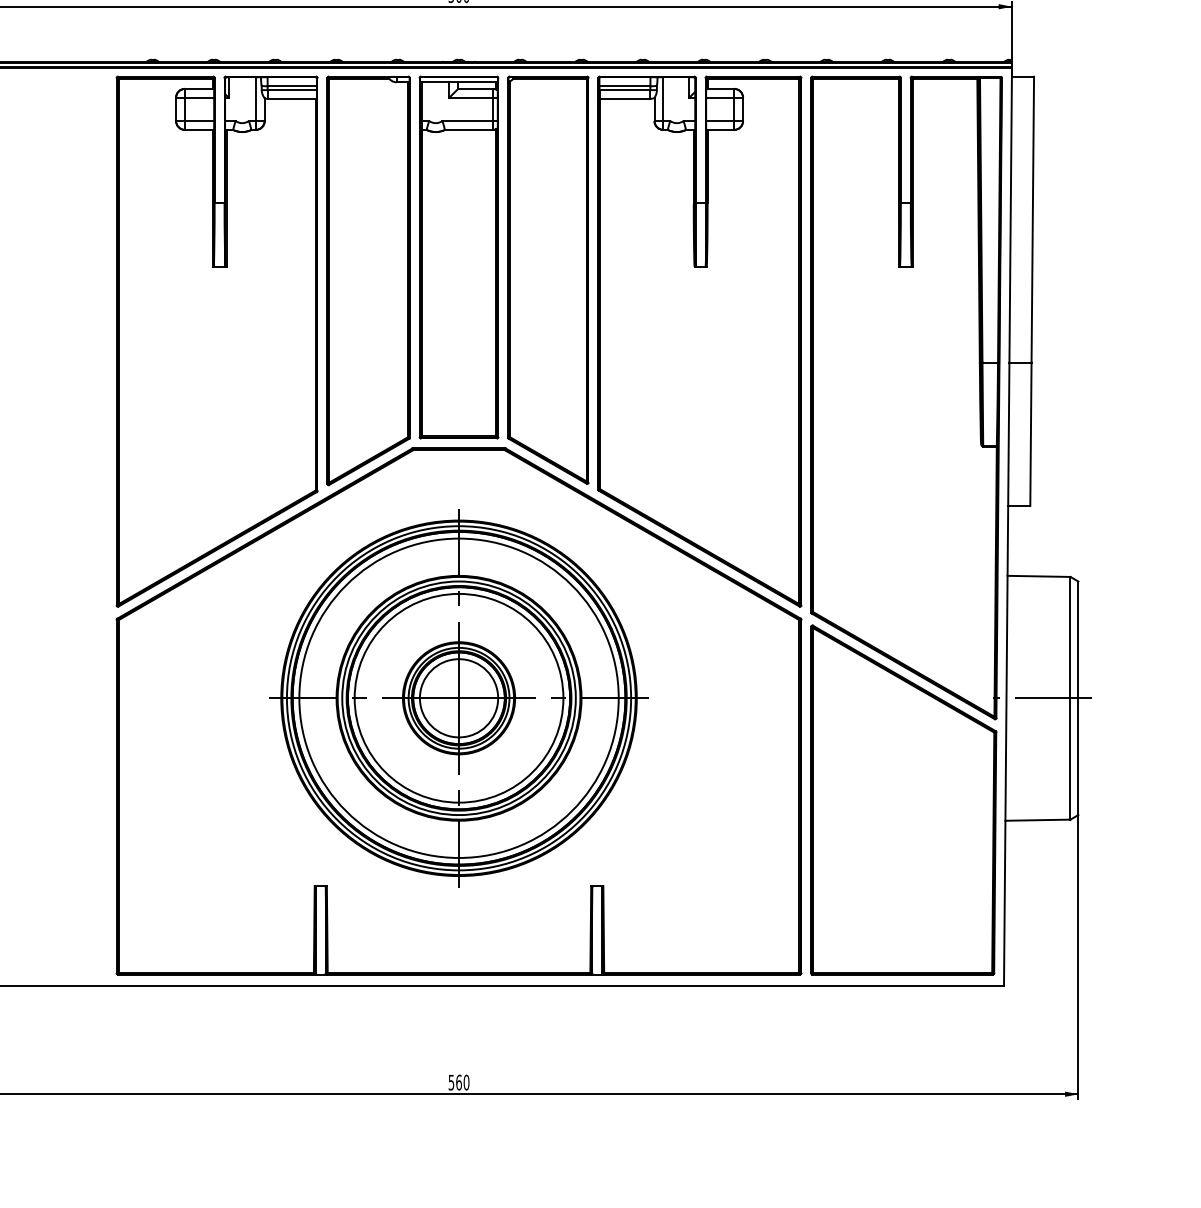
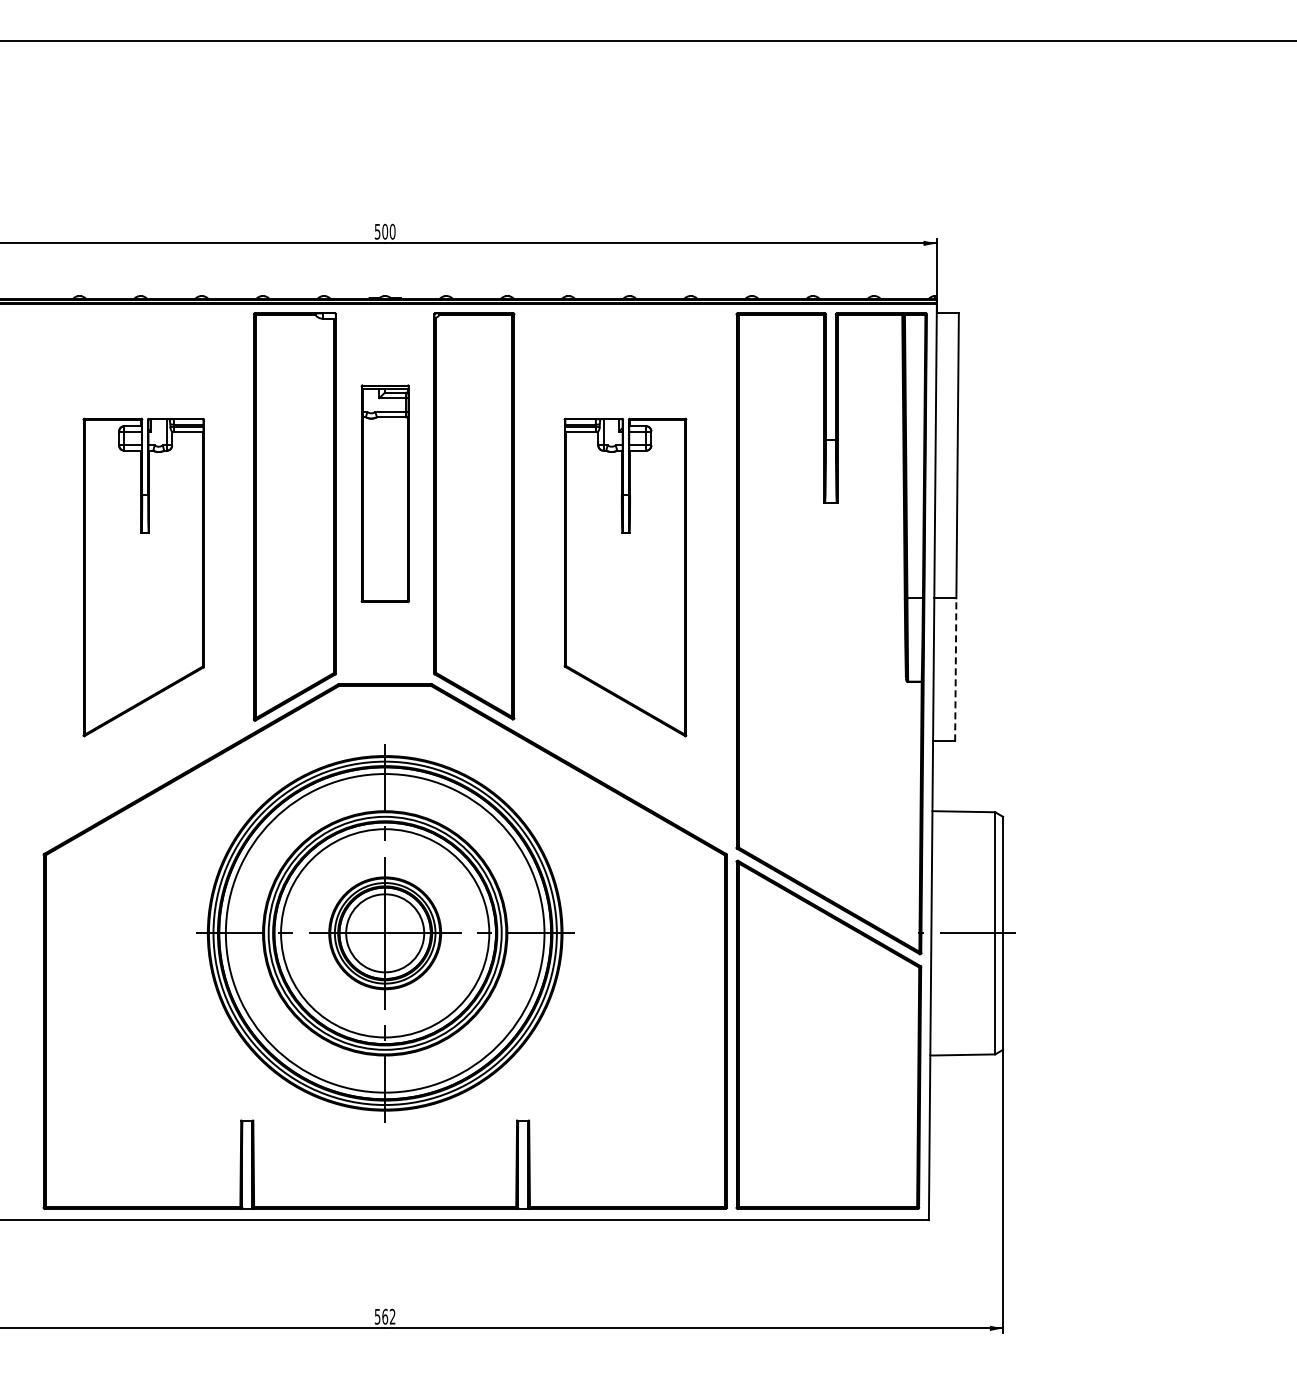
part: (459, 257) -> (385, 493), size x0.6
part: (216, 341) -> (143, 577), size x0.6
part: (699, 341) -> (625, 577), size x0.6
line: (1030, 433) -> (955, 669), solid -> dashed
text: (466, 1082) -> (392, 1316), 560 -> 562

